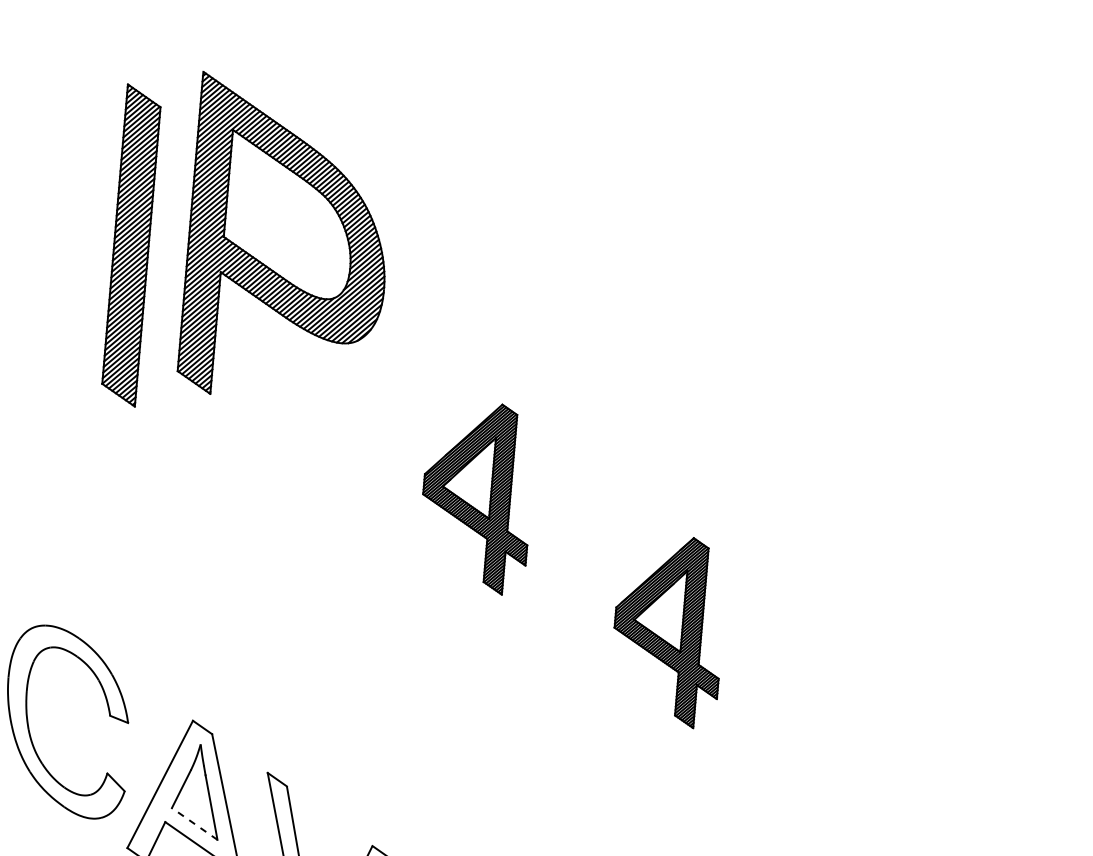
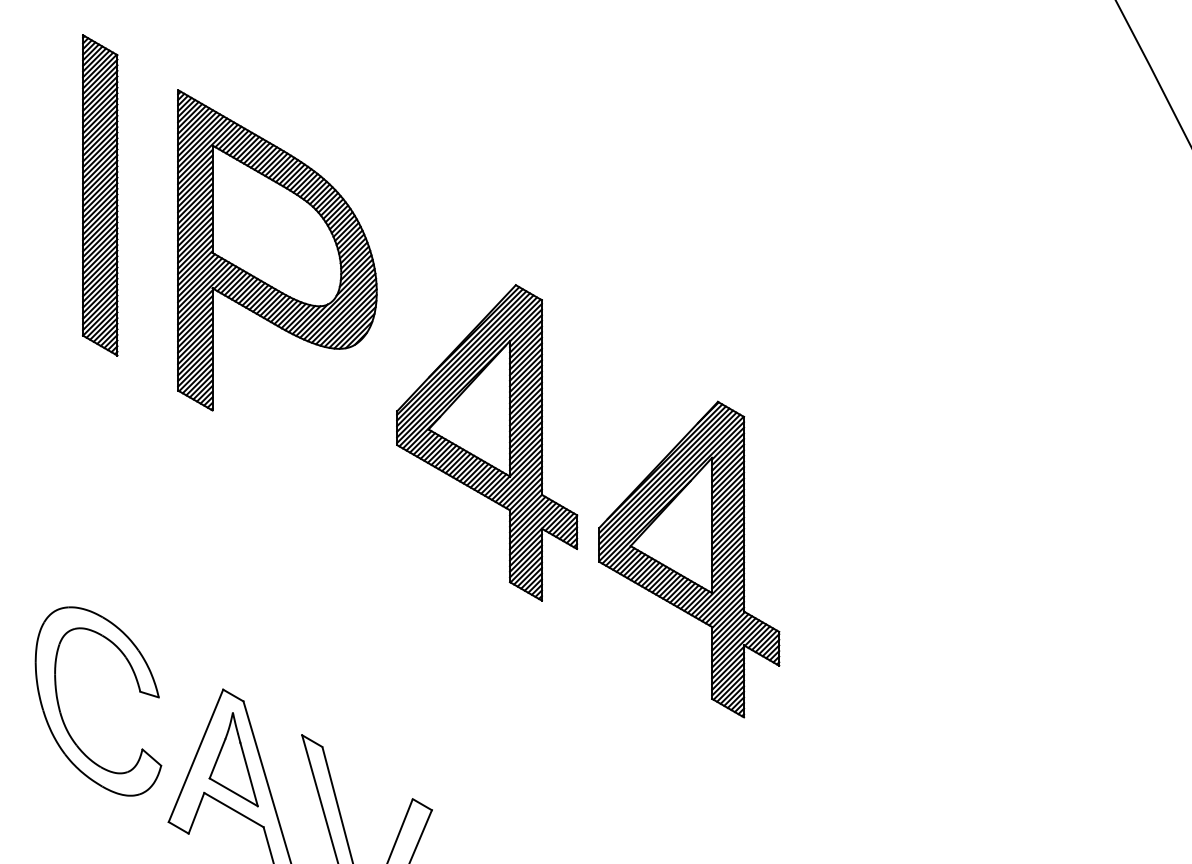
part: (288, 240) -> (277, 250), moved
part: (131, 245) -> (100, 195), moved
part: (477, 497) -> (487, 442), size x1.67
part: (668, 630) -> (689, 559), size x1.67
line: (194, 824) -> (233, 792), dashed -> solid

